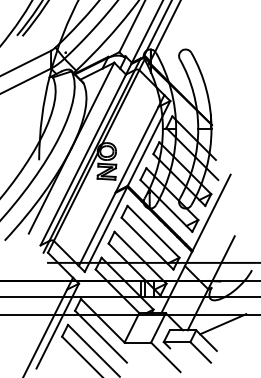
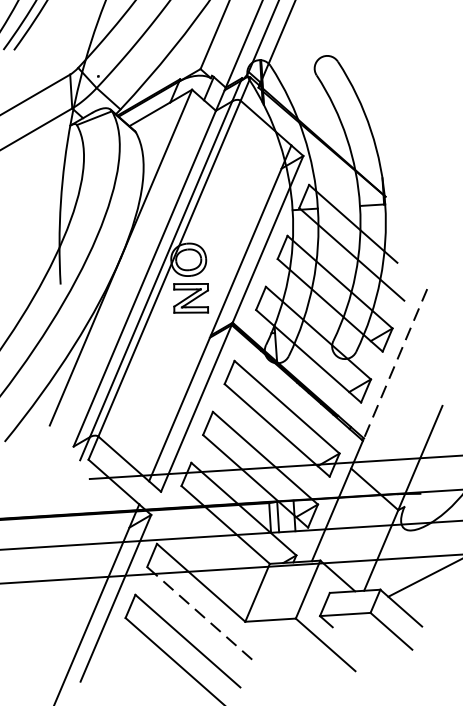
line: (211, 213) -> (395, 365), solid -> dashed
line: (101, 336) -> (200, 612), solid -> dashed

